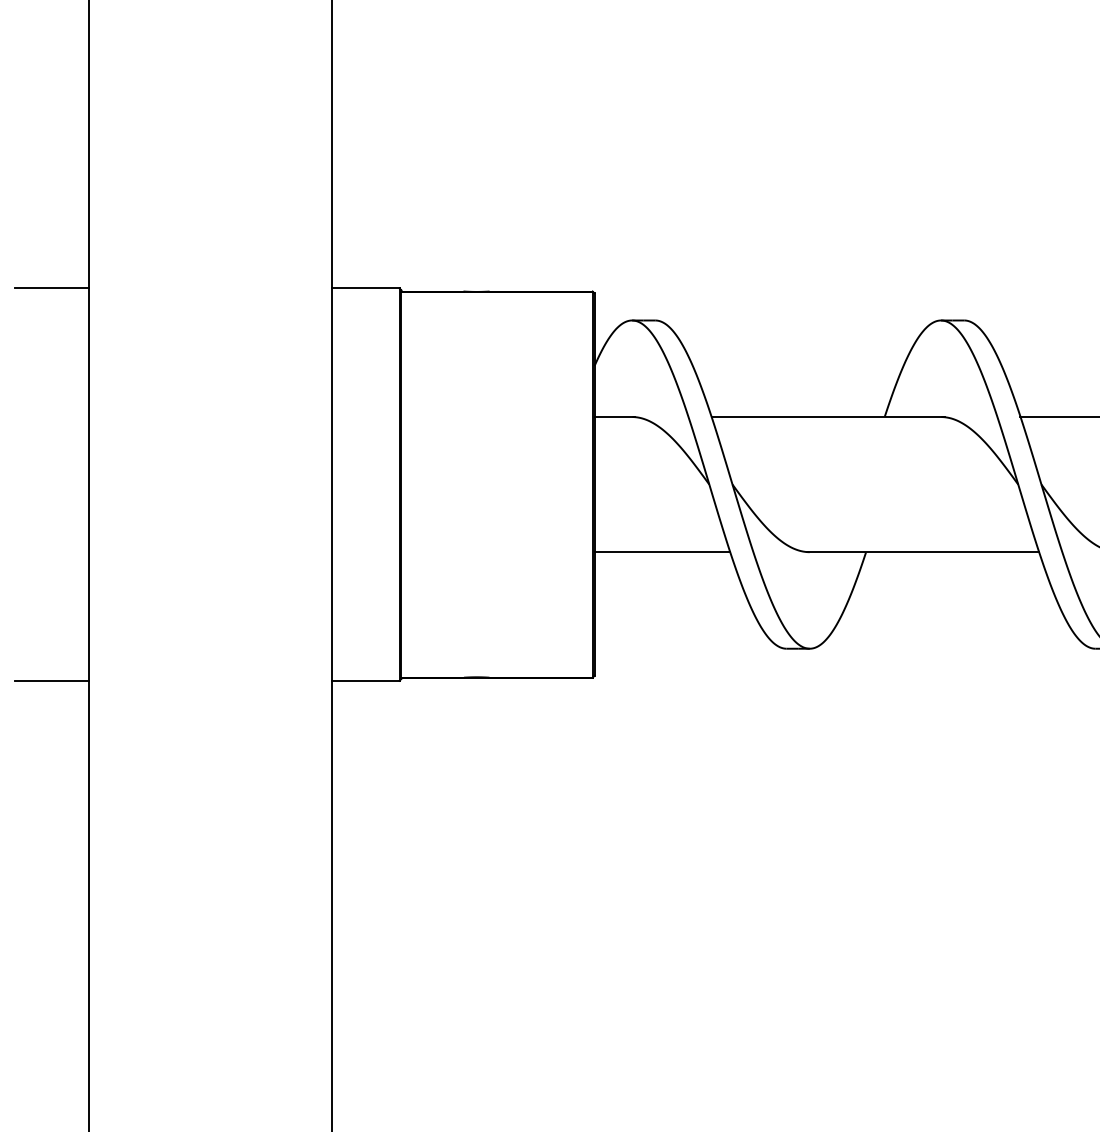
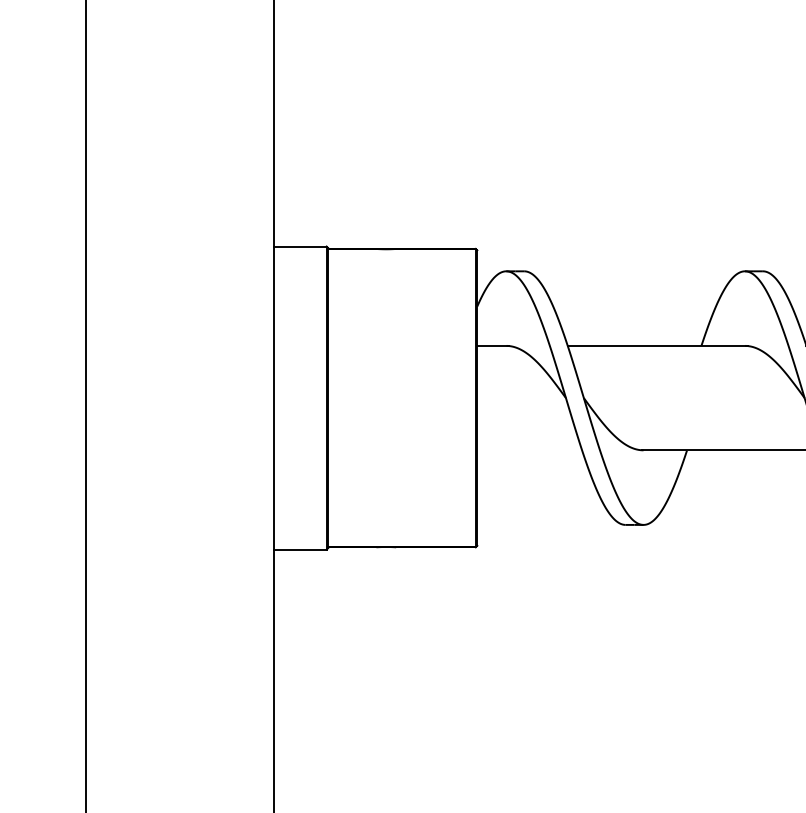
line: (51, 288) -> (57, 246), removed
line: (662, 552) -> (529, 450), removed
line: (51, 680) -> (57, 549), removed

